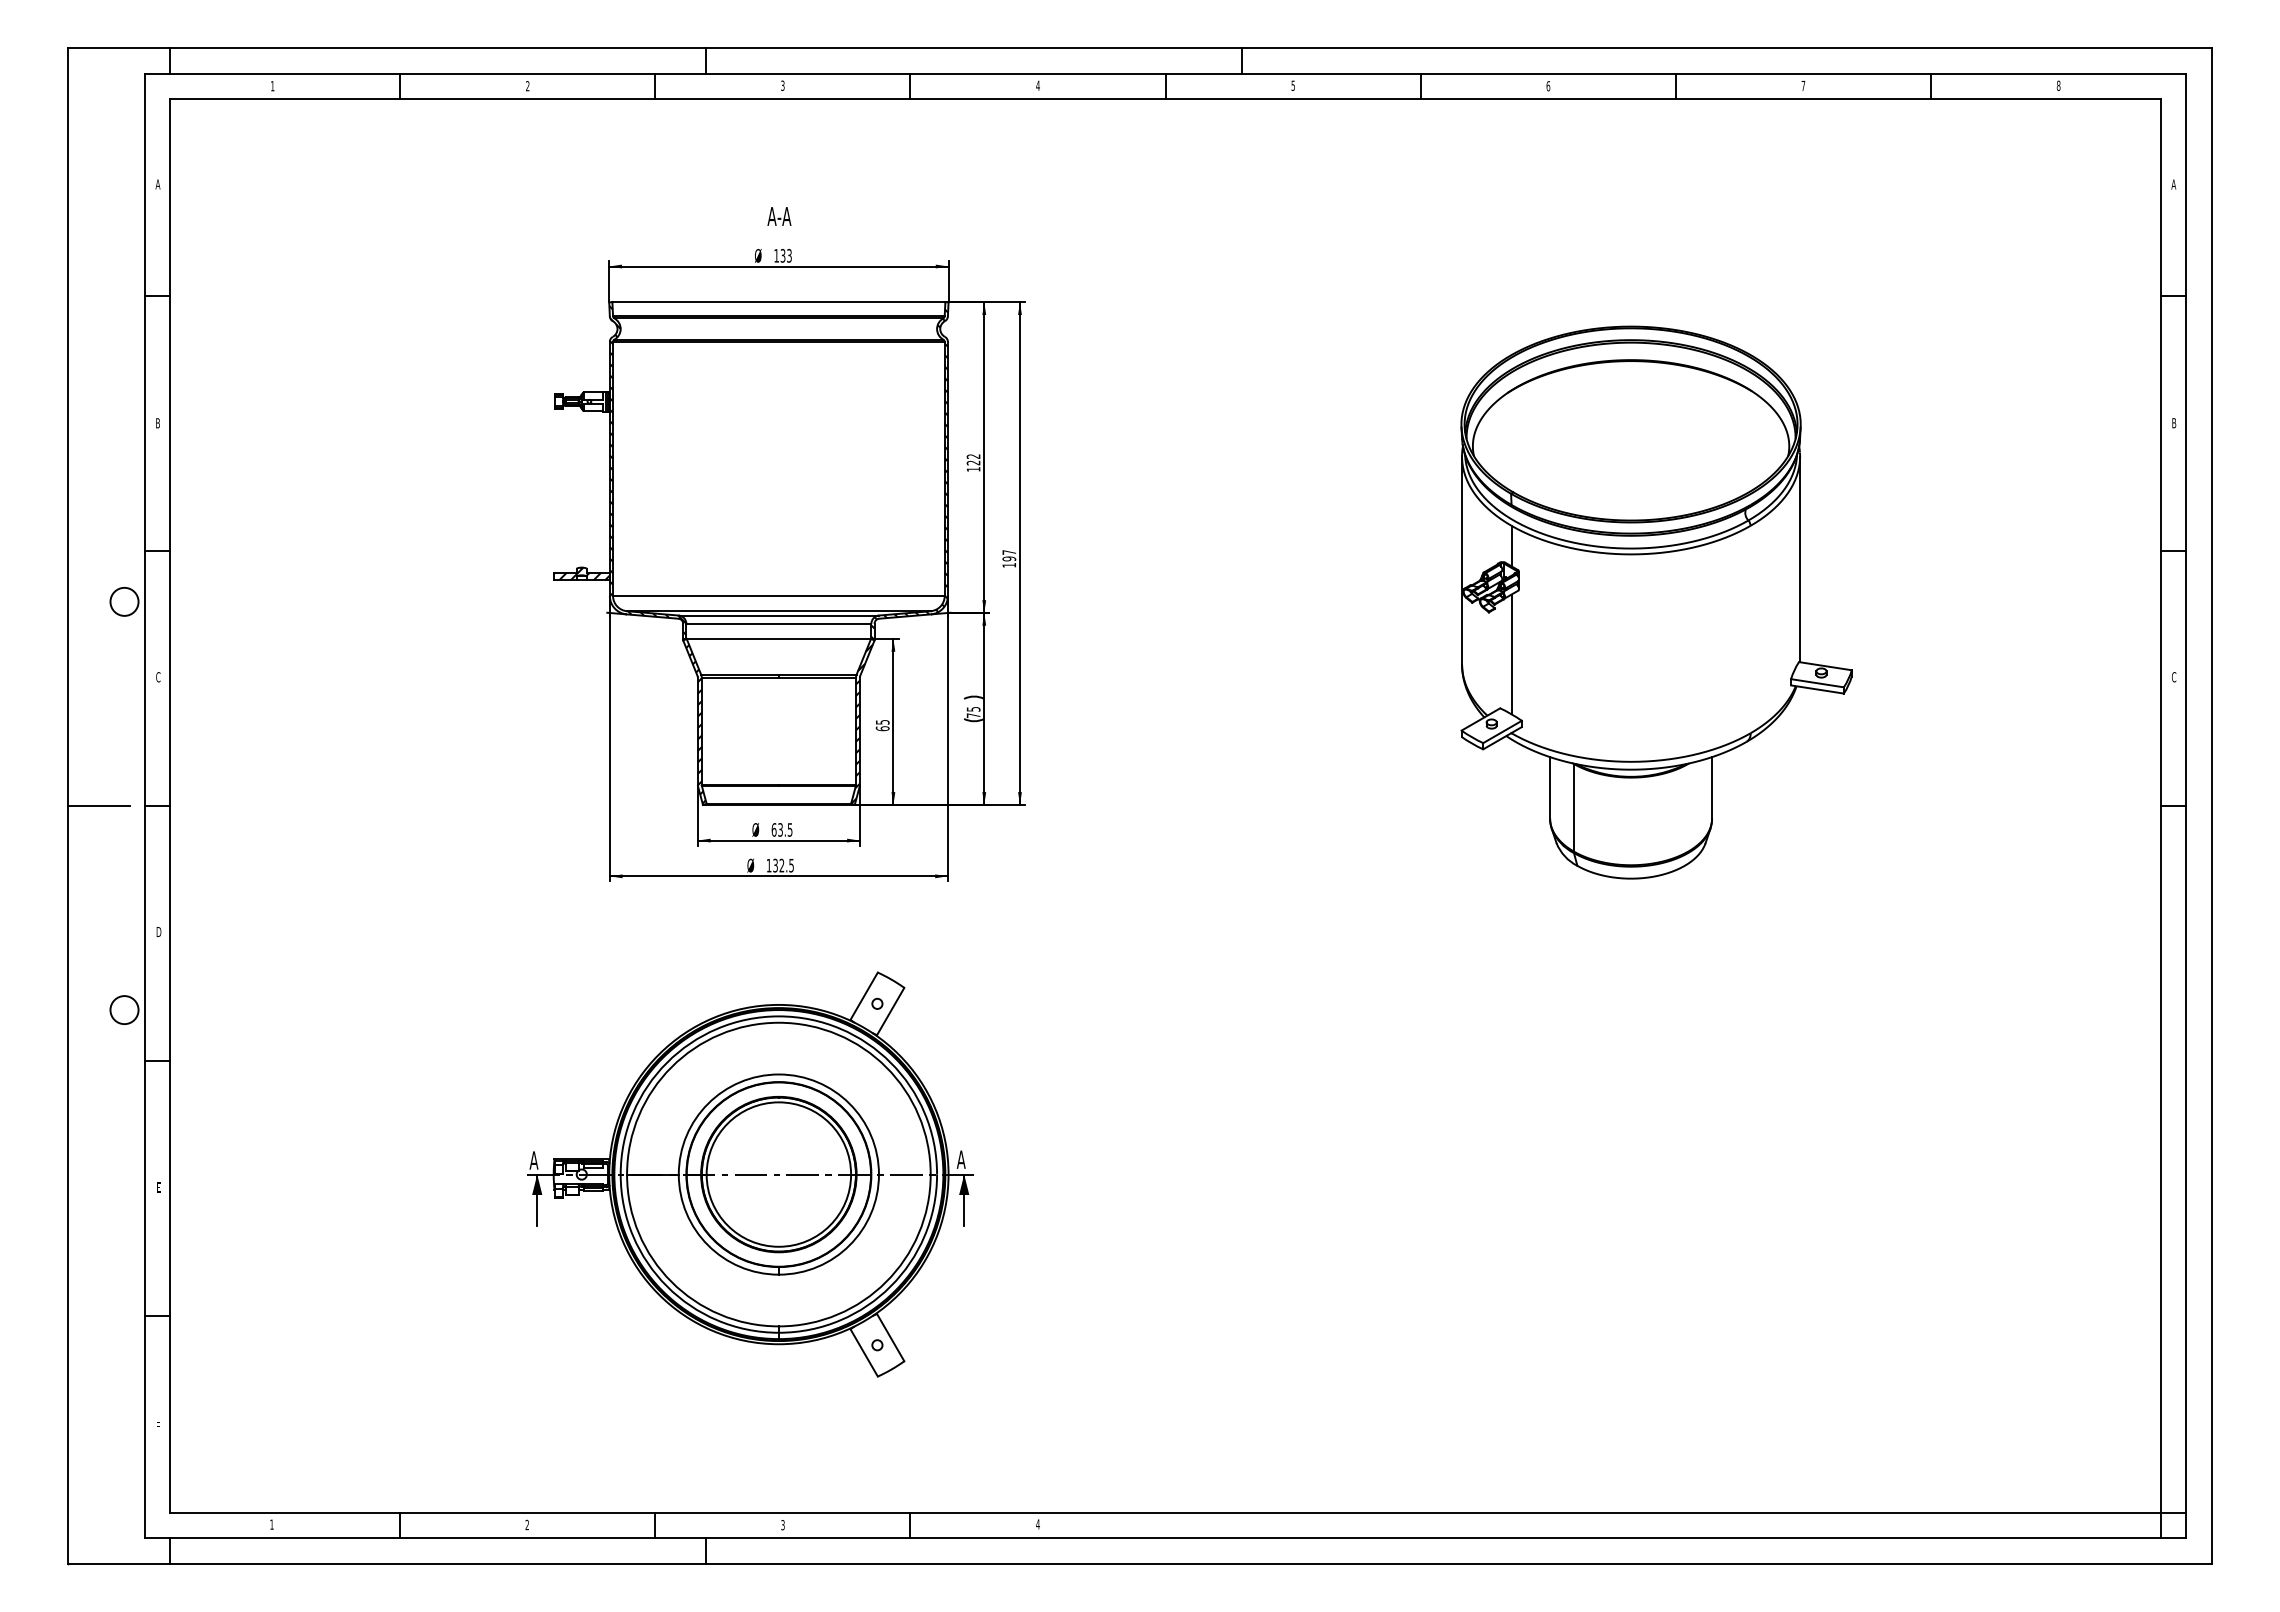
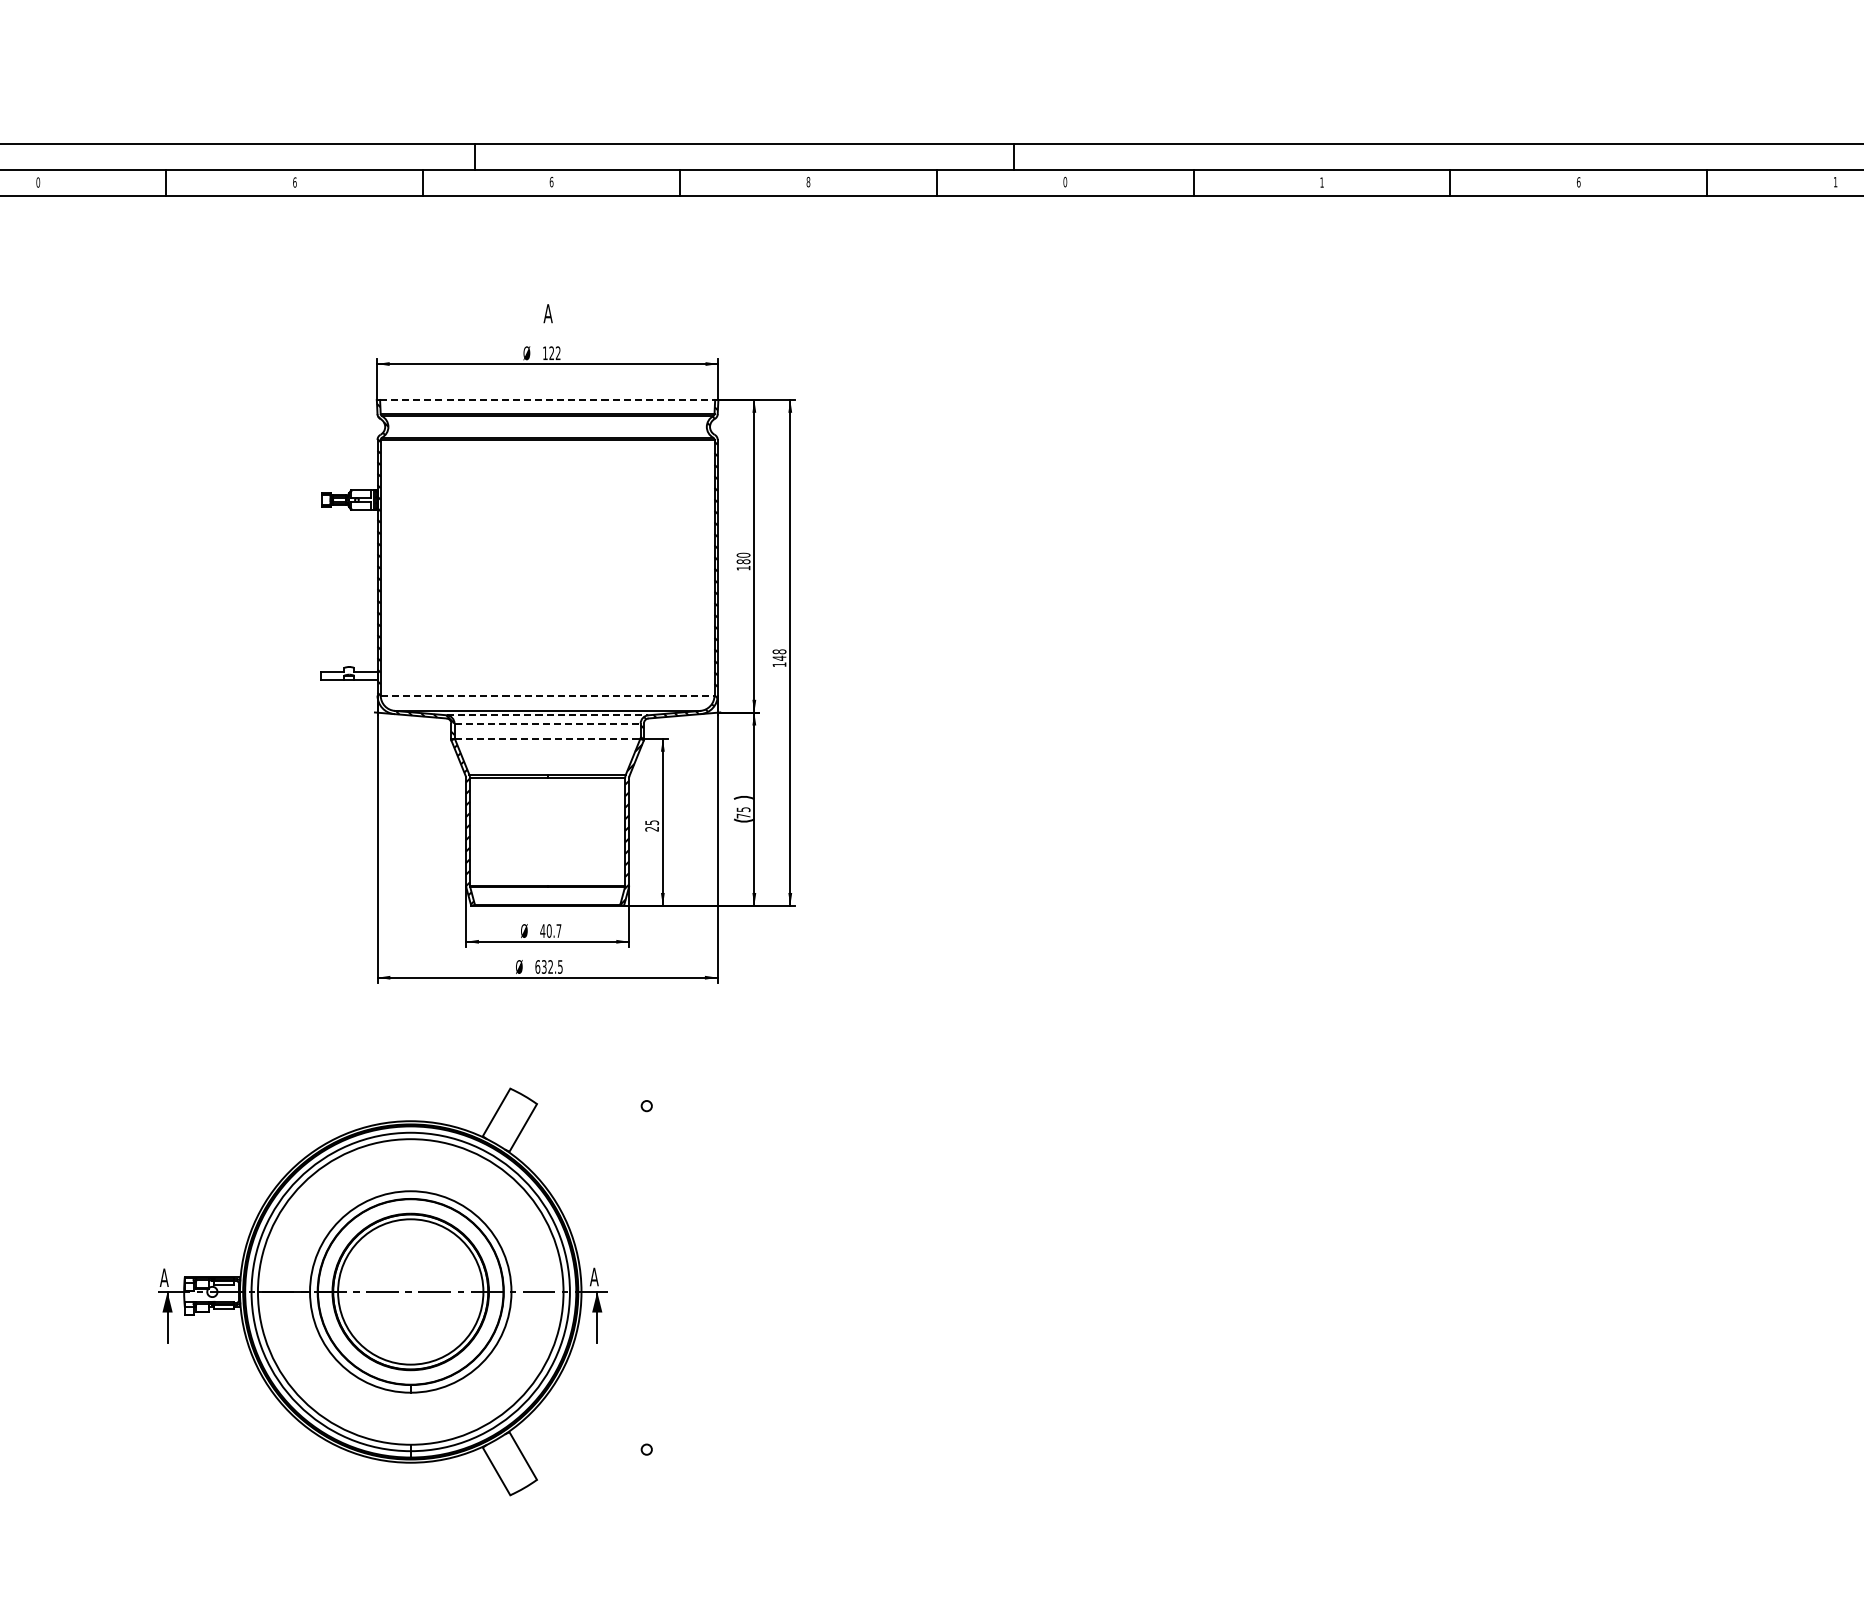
text: (782, 85) -> (551, 181), 3 -> 6
text: (1037, 85) -> (807, 181), 4 -> 8
text: (1293, 85) -> (1065, 181), 5 -> 0
text: (1803, 85) -> (1578, 181), 7 -> 6
text: (2058, 85) -> (1835, 181), 8 -> 1
text: (272, 86) -> (37, 182), 1 -> 0
text: (527, 86) -> (294, 182), 2 -> 6
text: (1548, 86) -> (1322, 182), 6 -> 1
text: (779, 216) -> (548, 313), A-A -> A
text: (785, 255) -> (554, 352), 133 -> 122
line: (779, 302) -> (548, 400), solid -> dashed
text: (973, 459) -> (743, 558), 122 -> 180
text: (1009, 555) -> (779, 654), 197 -> 148
hatch: (581, 573) -> (348, 672), removed
line: (778, 595) -> (547, 695), solid -> dashed
part: (1656, 602) -> (1430, 702), removed
line: (779, 615) -> (548, 715), solid -> dashed
line: (779, 623) -> (548, 723), solid -> dashed
line: (779, 639) -> (548, 739), solid -> dashed
text: (882, 728) -> (651, 828), 65 -> 25
text: (781, 829) -> (550, 930), 63.5 -> 40.7
text: (768, 865) -> (537, 966), 132.5 -> 632.5
part: (750, 1174) -> (382, 1291), moved

